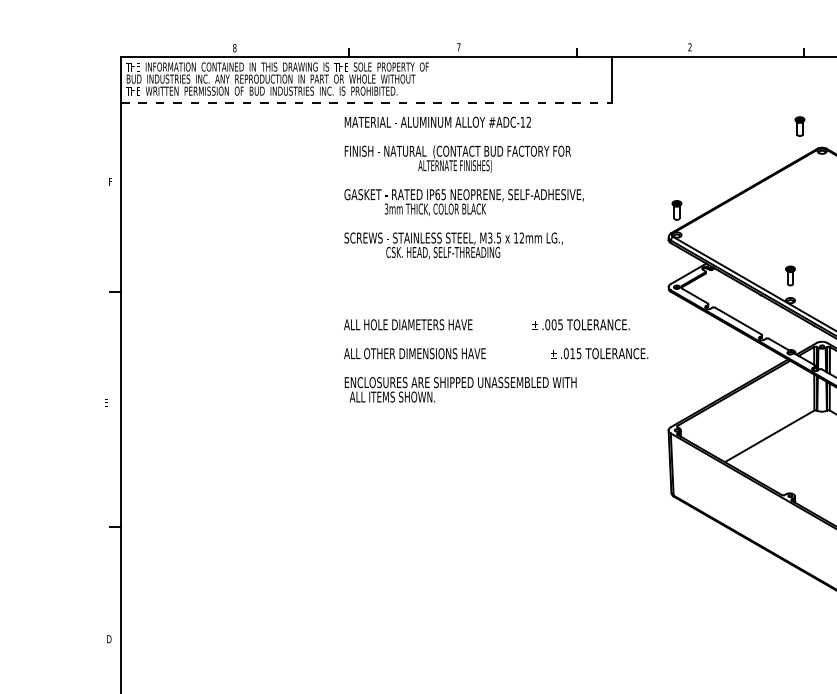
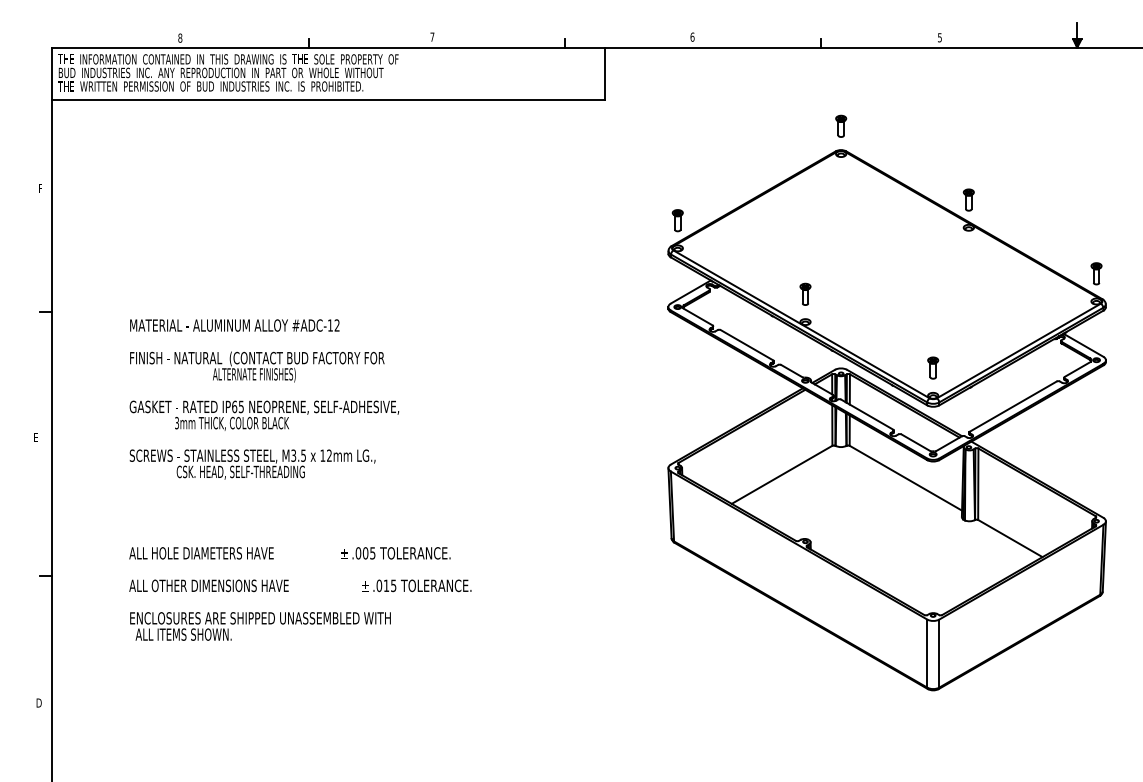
text: (690, 46) -> (692, 36), 2 -> 6
line: (367, 102) -> (329, 99), dashed -> solid
part: (800, 125) -> (841, 125), moved
text: (496, 259) -> (300, 479), moved

